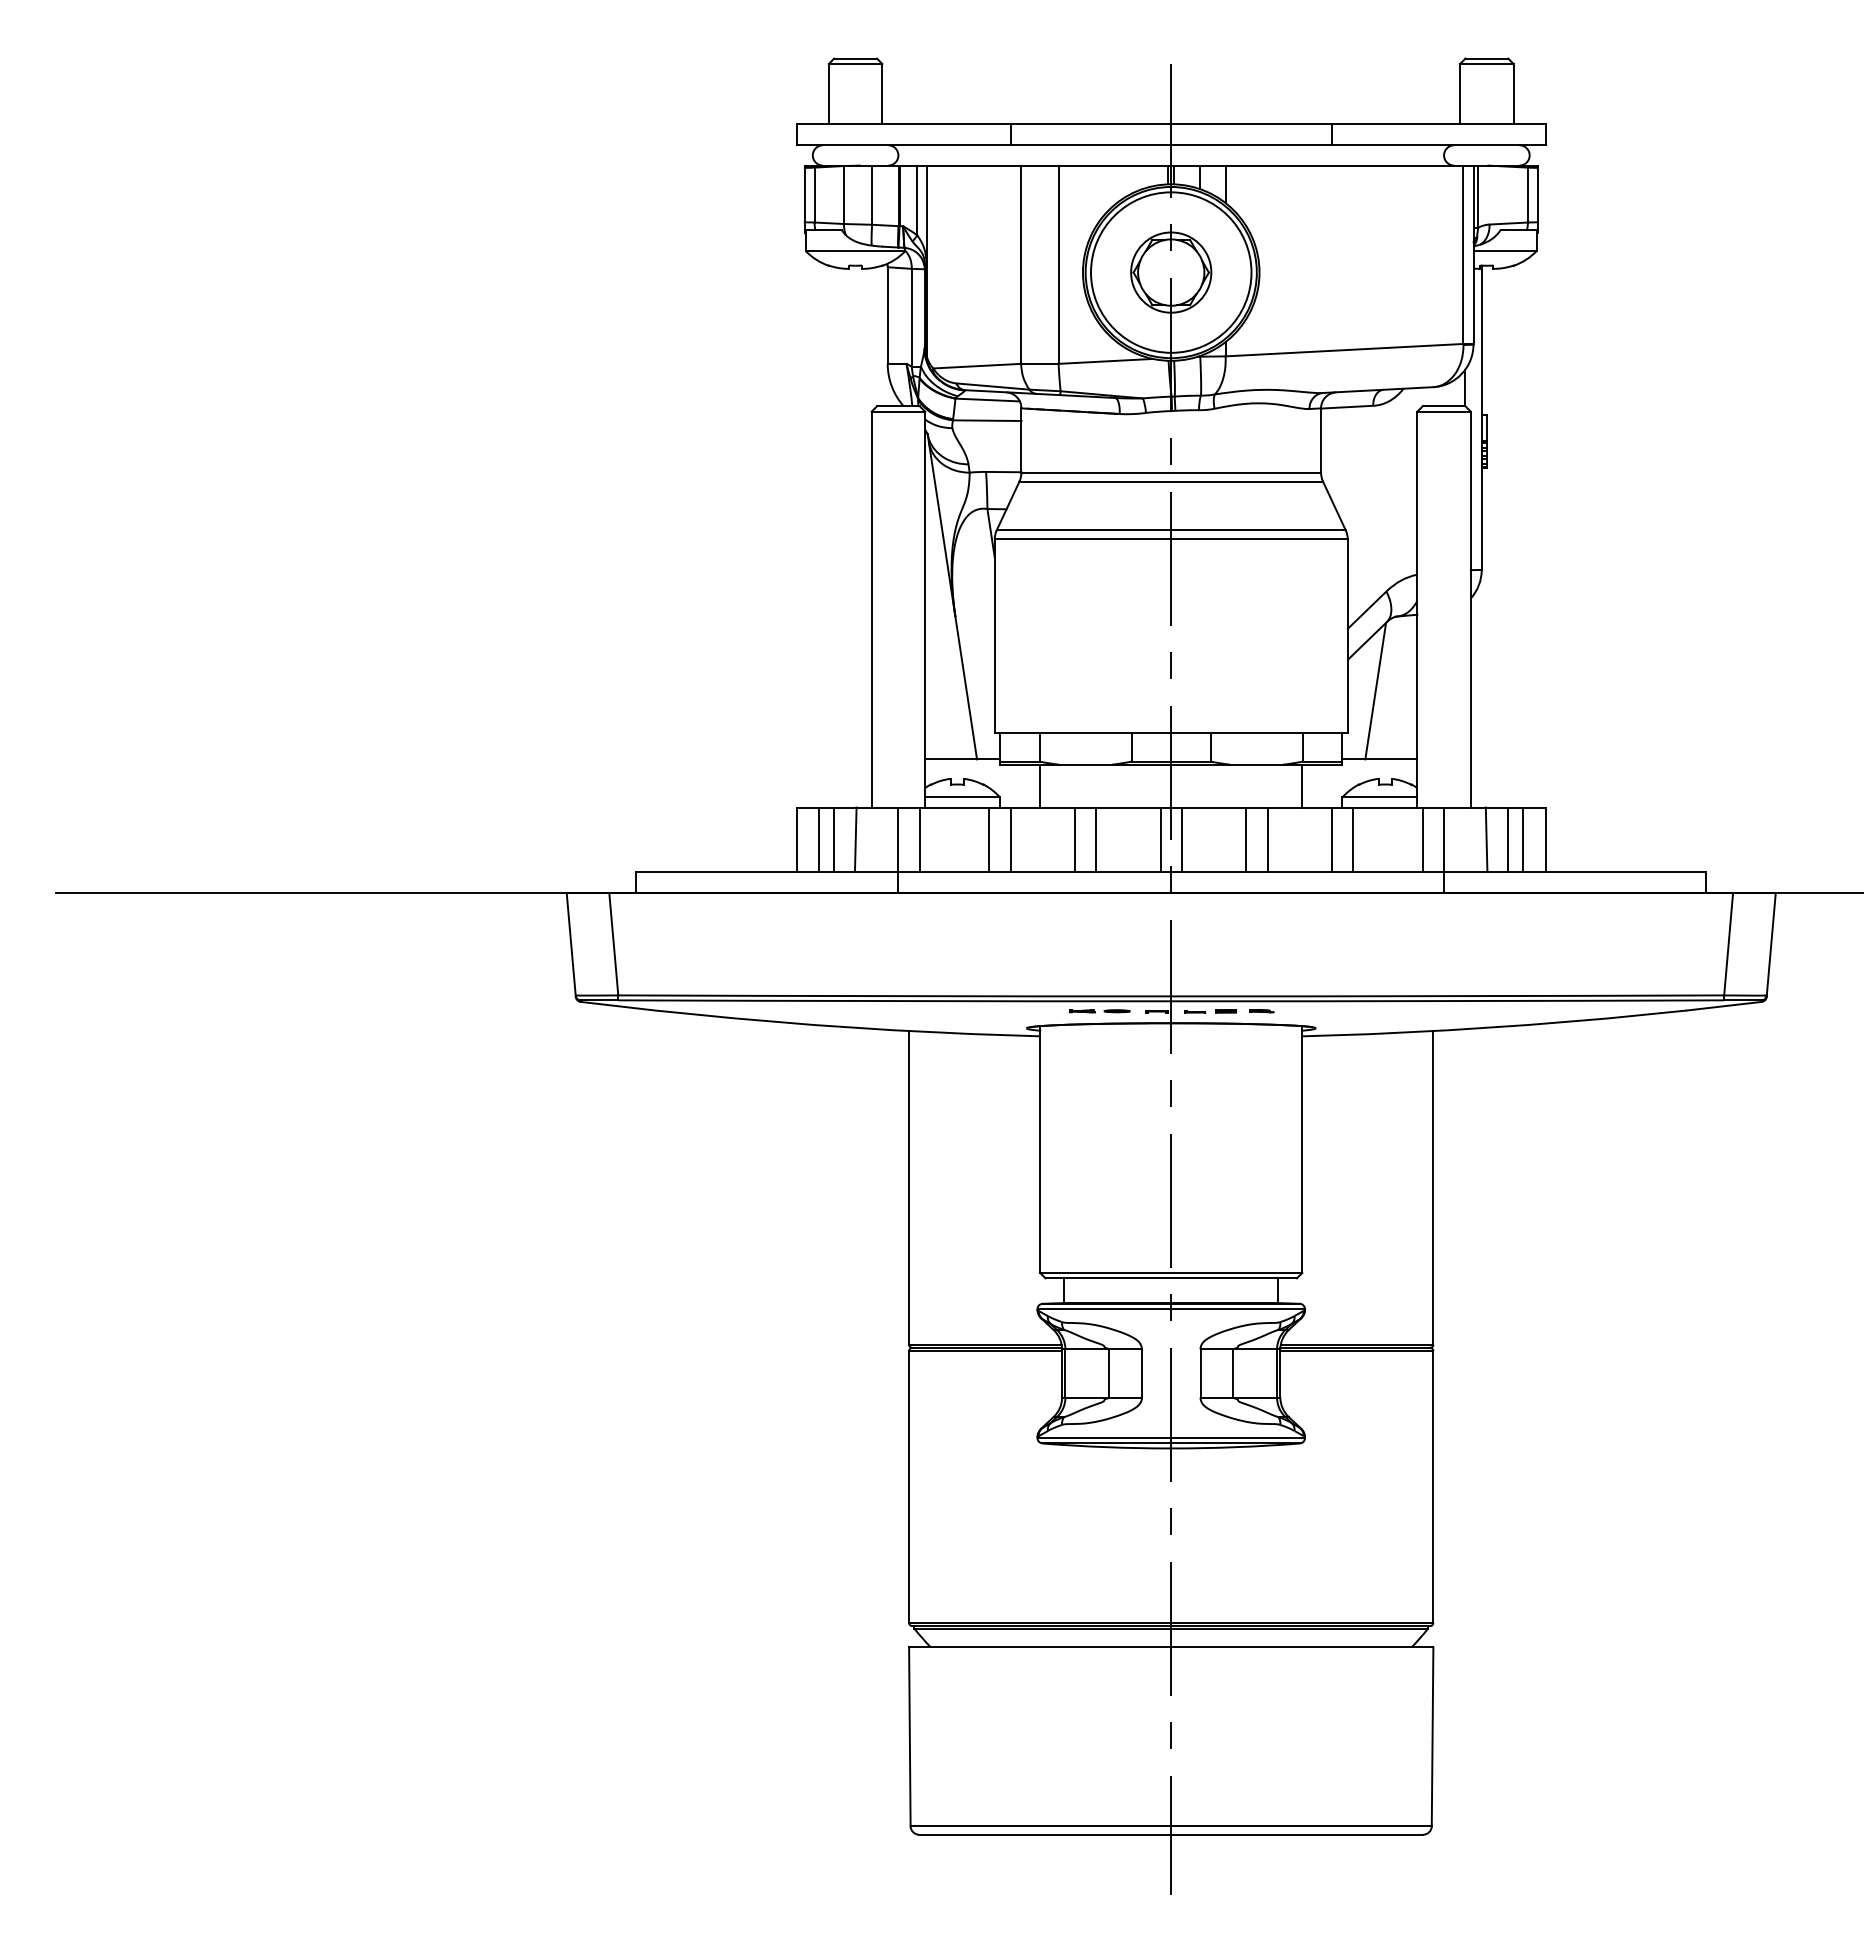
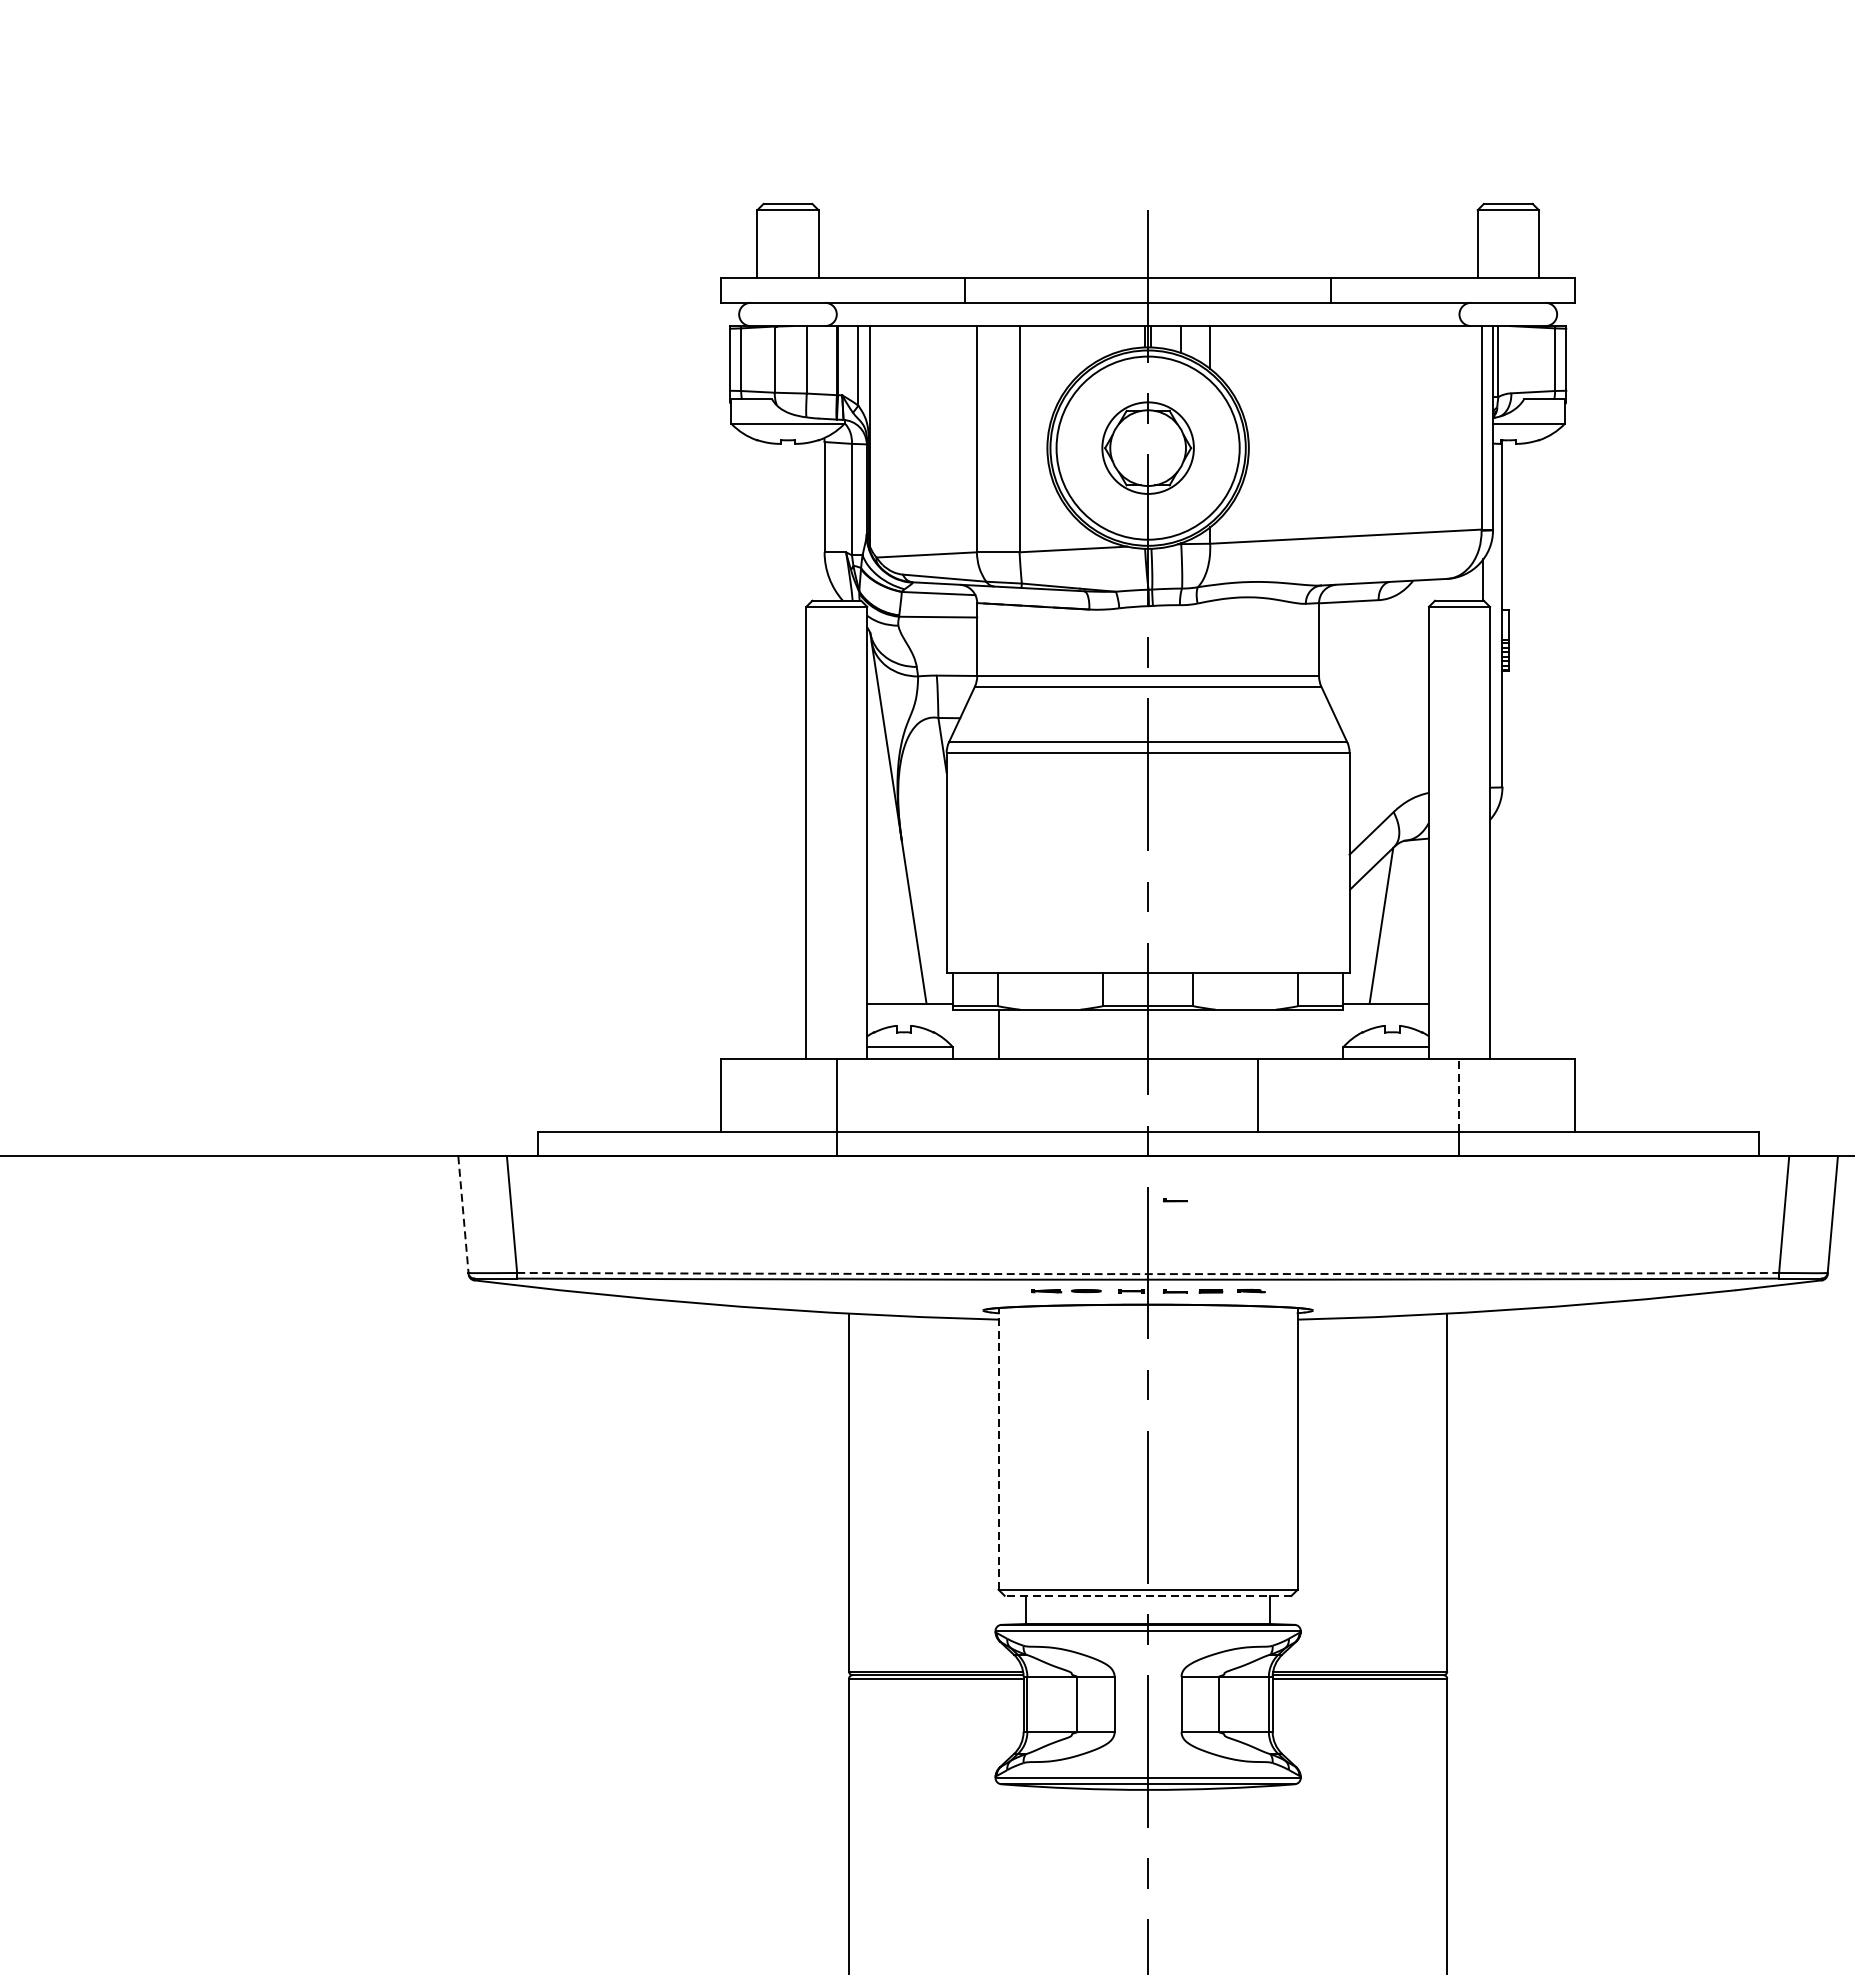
line: (1302, 785) -> (1297, 1033), removed
line: (818, 839) -> (745, 1095), removed
line: (834, 839) -> (763, 1095), removed
line: (855, 839) -> (787, 1095), removed
line: (919, 839) -> (860, 1095), removed
line: (989, 839) -> (940, 1095), removed
line: (1010, 839) -> (964, 1095), removed
line: (1074, 839) -> (1037, 1095), removed
line: (1096, 839) -> (1062, 1095), removed
line: (1160, 839) -> (1135, 1095), removed
line: (1181, 839) -> (1159, 1095), removed
line: (1246, 839) -> (1234, 1095), removed
line: (1331, 839) -> (1331, 1095), removed
line: (1353, 839) -> (1356, 1095), removed
line: (1422, 839) -> (1434, 1095), removed
line: (1444, 839) -> (1459, 1095), solid -> dashed
line: (1486, 839) -> (1507, 1095), removed
line: (1508, 839) -> (1532, 1095), removed
line: (1523, 839) -> (1550, 1095), removed
line: (1195, 931) -> (1175, 1200), added
line: (571, 945) -> (463, 1216), solid -> dashed
arc: (1171, 996) -> (1148, 1274), solid -> dashed
line: (1040, 1149) -> (998, 1448), solid -> dashed
line: (1171, 1278) -> (1148, 1595), solid -> dashed

